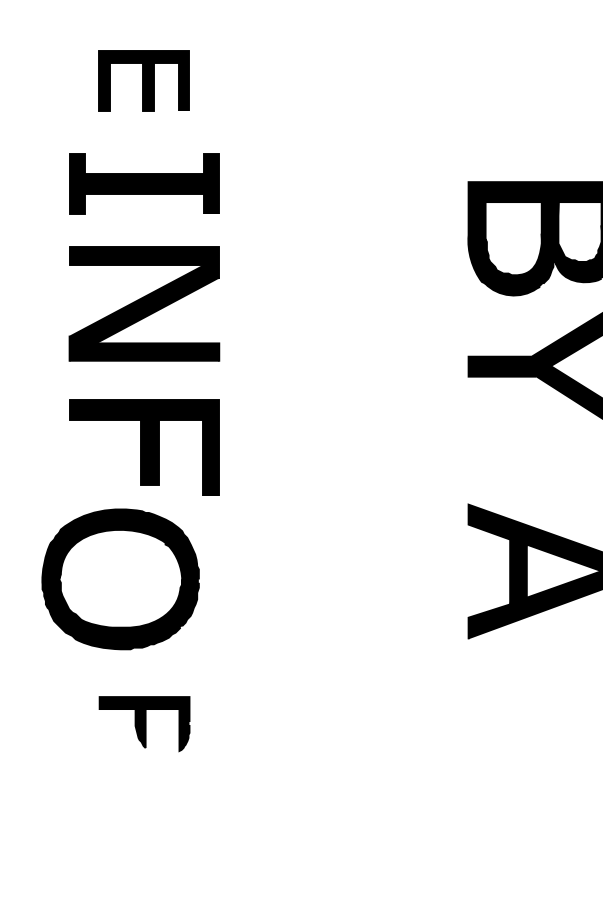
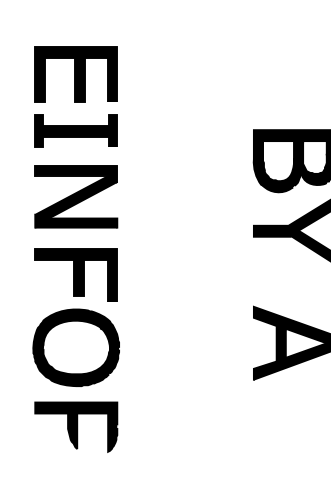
part: (142, 80) -> (75, 74), size x1.67
part: (119, 578) -> (75, 347), moved
part: (144, 722) -> (76, 426), size x1.67

